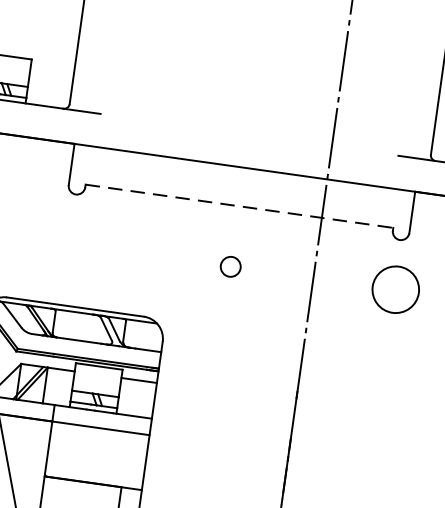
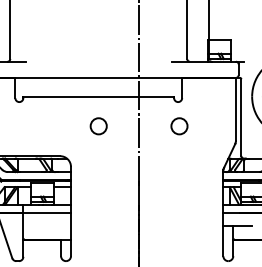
line: (241, 206) -> (99, 96), dashed -> solid
circle: (230, 267) -> (98, 126), size x1.67
circle: (395, 290) -> (179, 126), size x0.71

